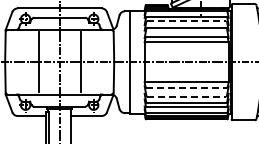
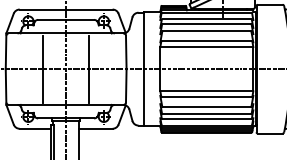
line: (186, 21) -> (206, 24), dashed -> solid
line: (187, 87) -> (207, 97), dashed -> solid
line: (186, 96) -> (206, 107), dashed -> solid

